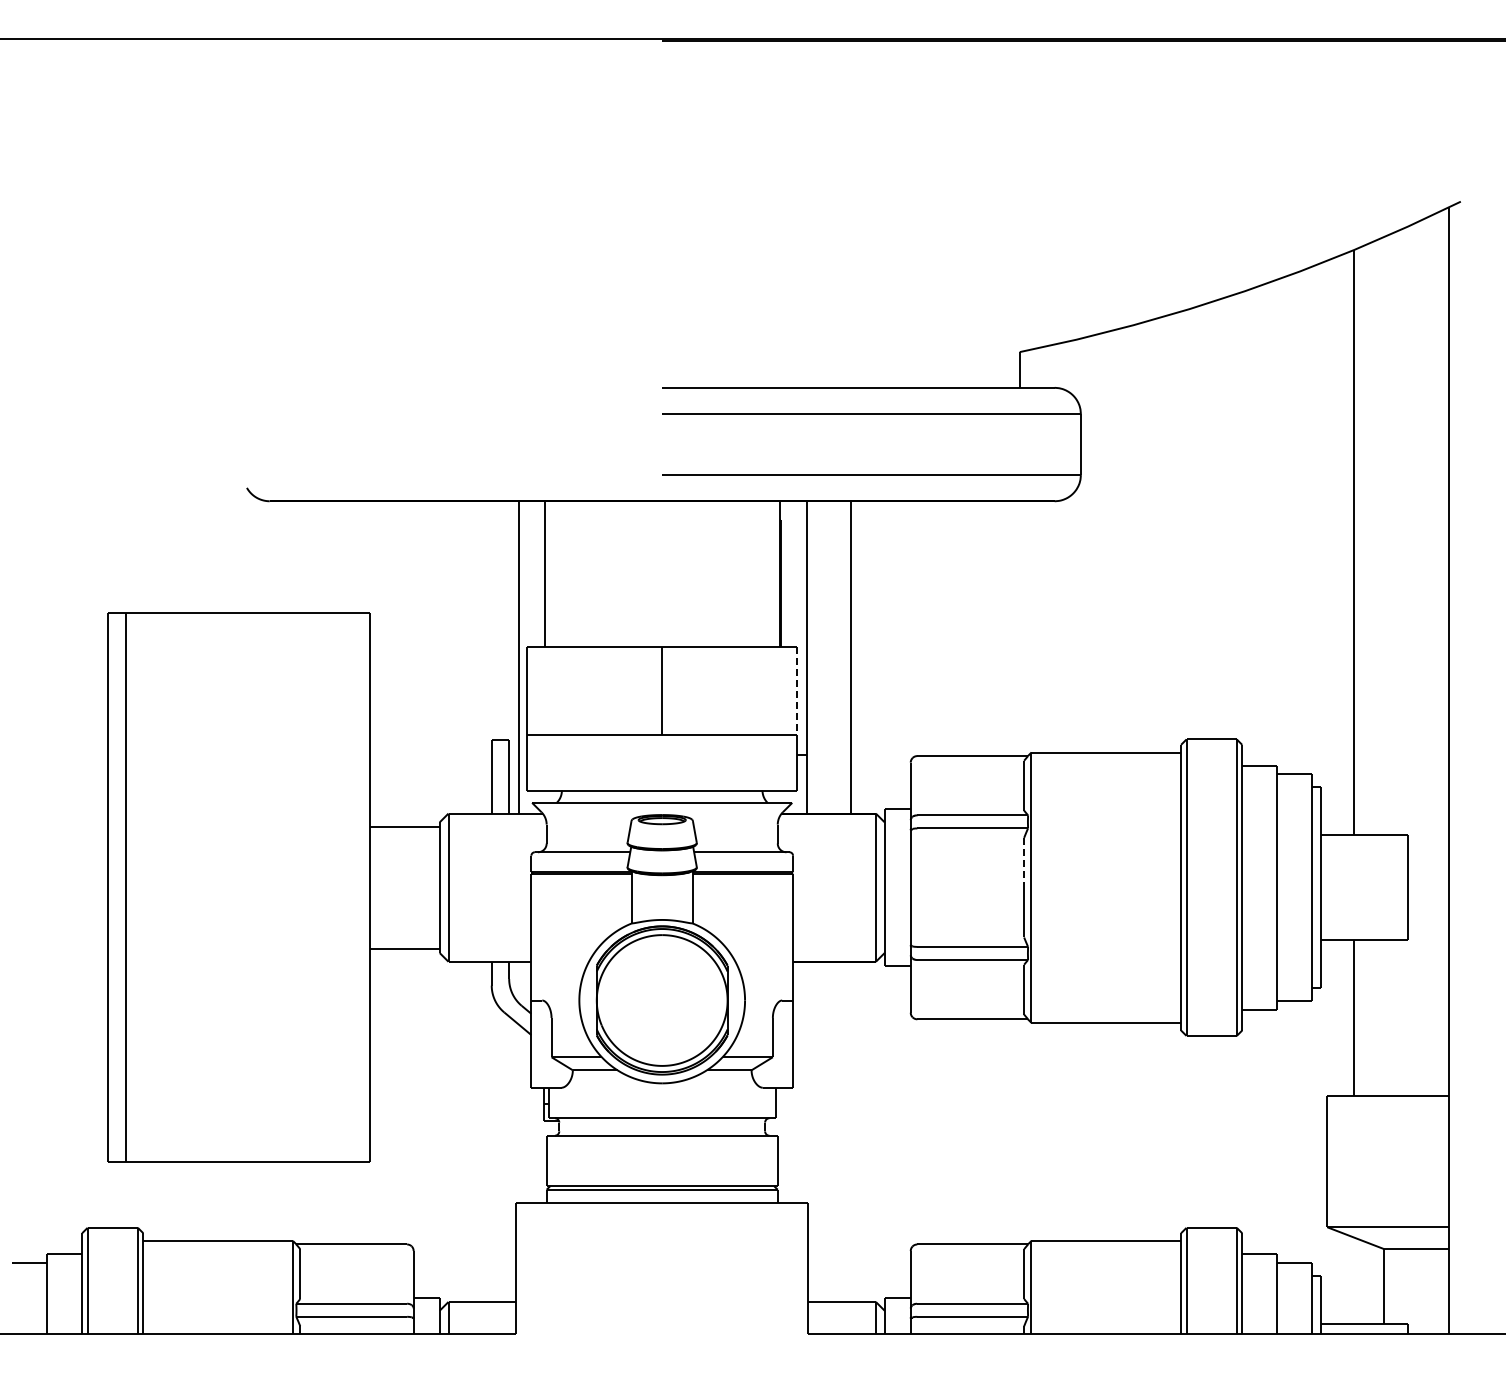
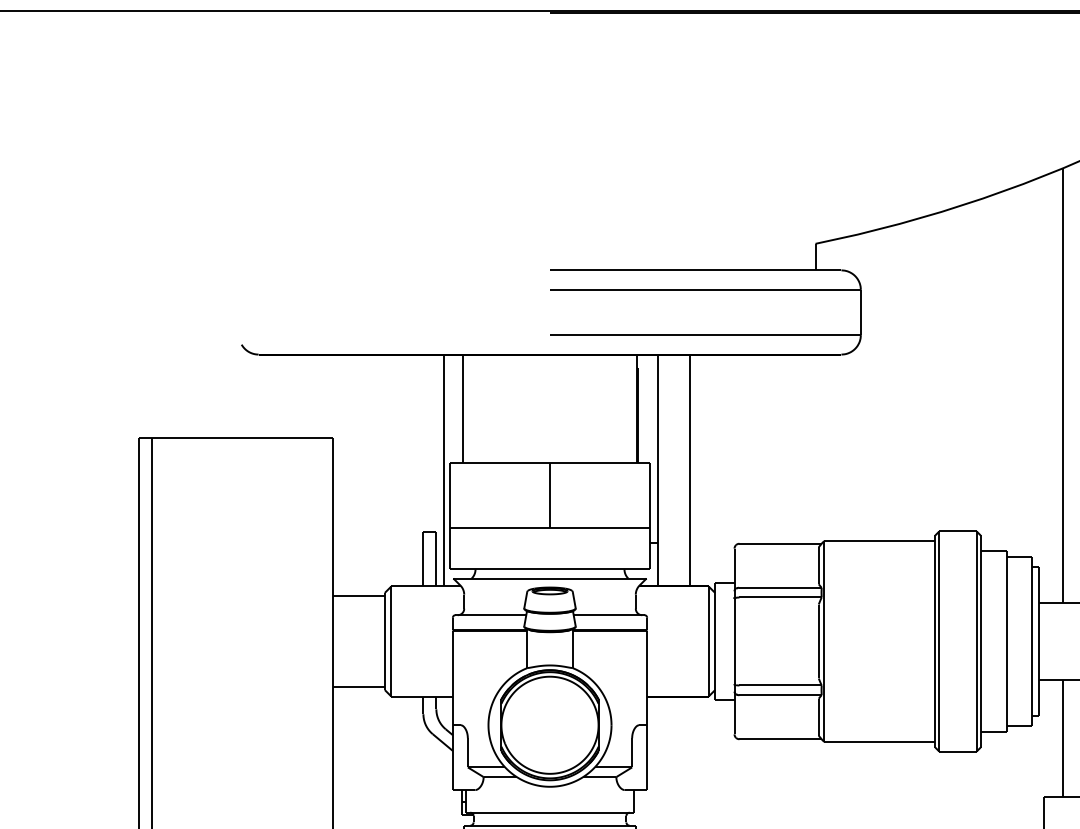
line: (797, 690) -> (650, 495), dashed -> solid
line: (1024, 862) -> (819, 622), dashed -> solid

